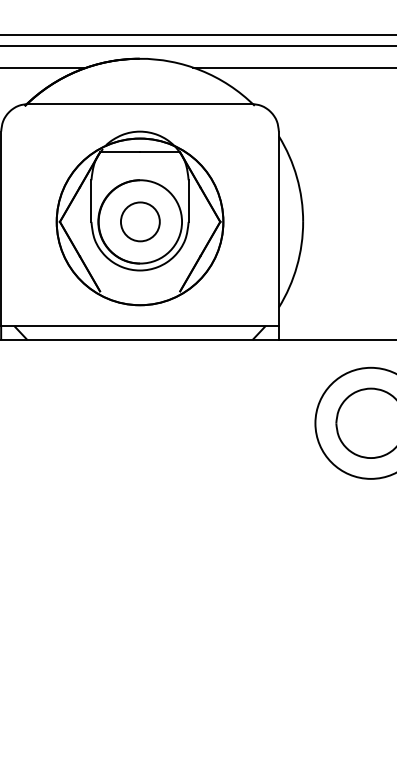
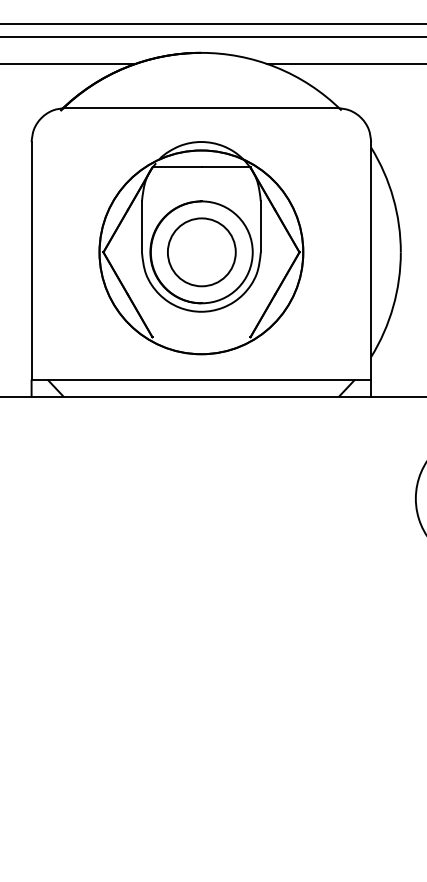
circle: (140, 221) -> (201, 251), size x1.43

